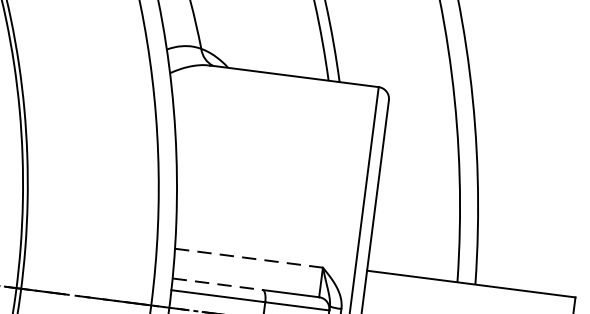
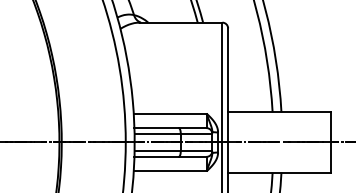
line: (249, 258) -> (170, 113), dashed -> solid
line: (219, 285) -> (157, 128), dashed -> solid

